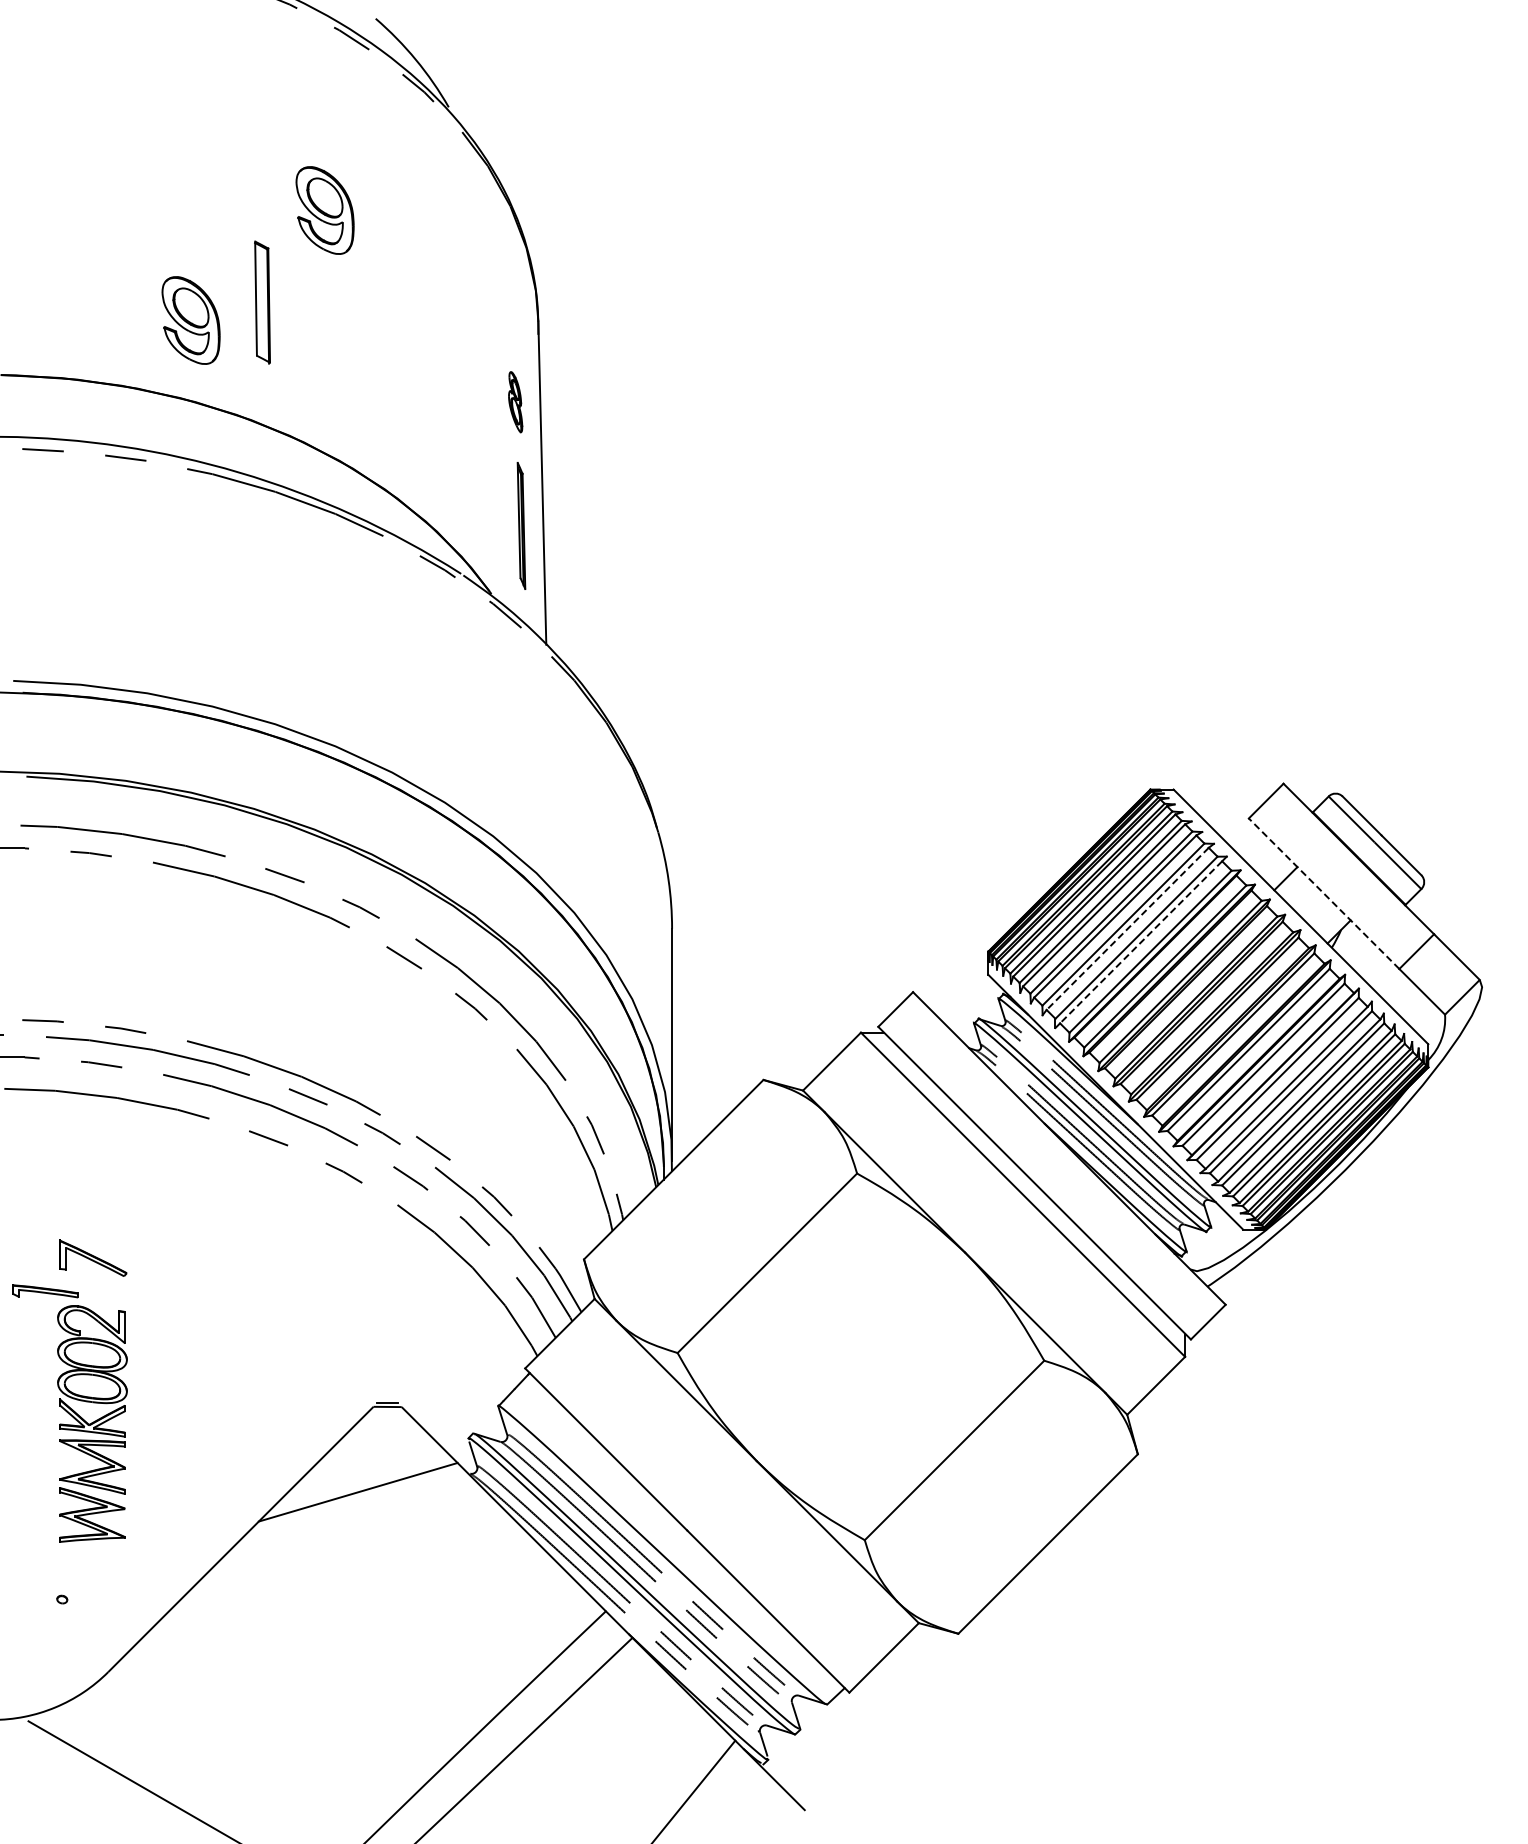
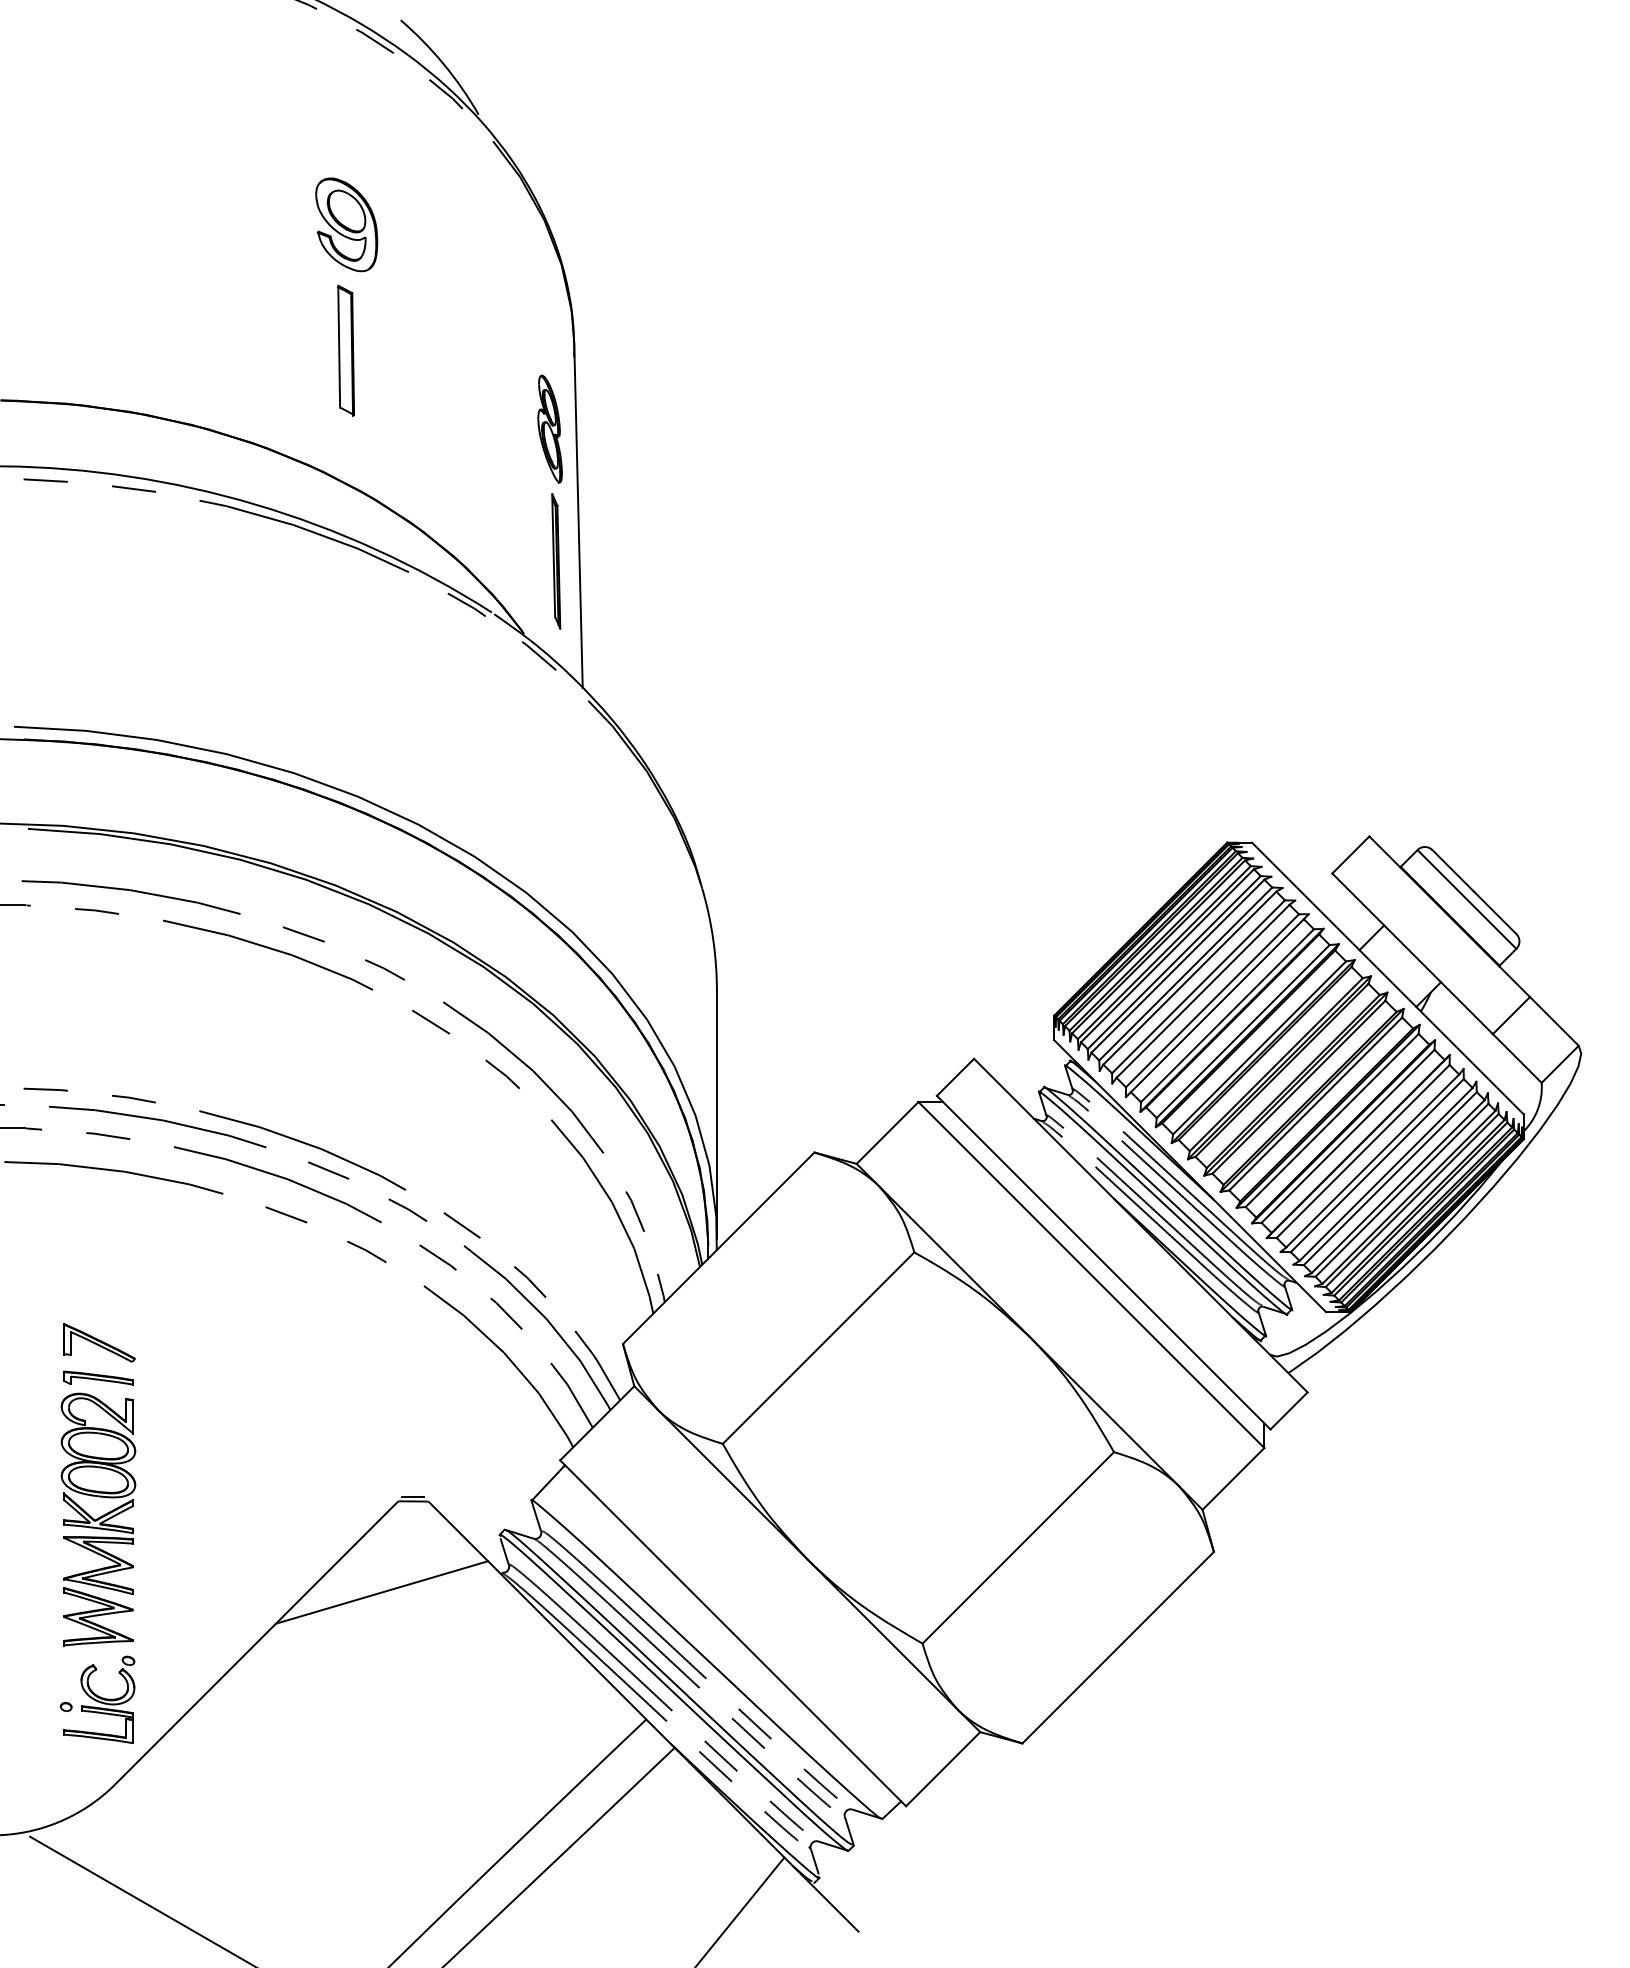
part: (262, 302) -> (346, 350), moved
part: (190, 320) -> (203, 342), removed
part: (515, 402) -> (549, 429), size x1.67
line: (1323, 893) -> (1411, 953), dashed -> solid
line: (1127, 928) -> (1202, 990), dashed -> solid
line: (1141, 942) -> (1217, 1005), dashed -> solid
part: (45, 1291) -> (98, 1378), moved
part: (92, 1592) -> (98, 1699), added

